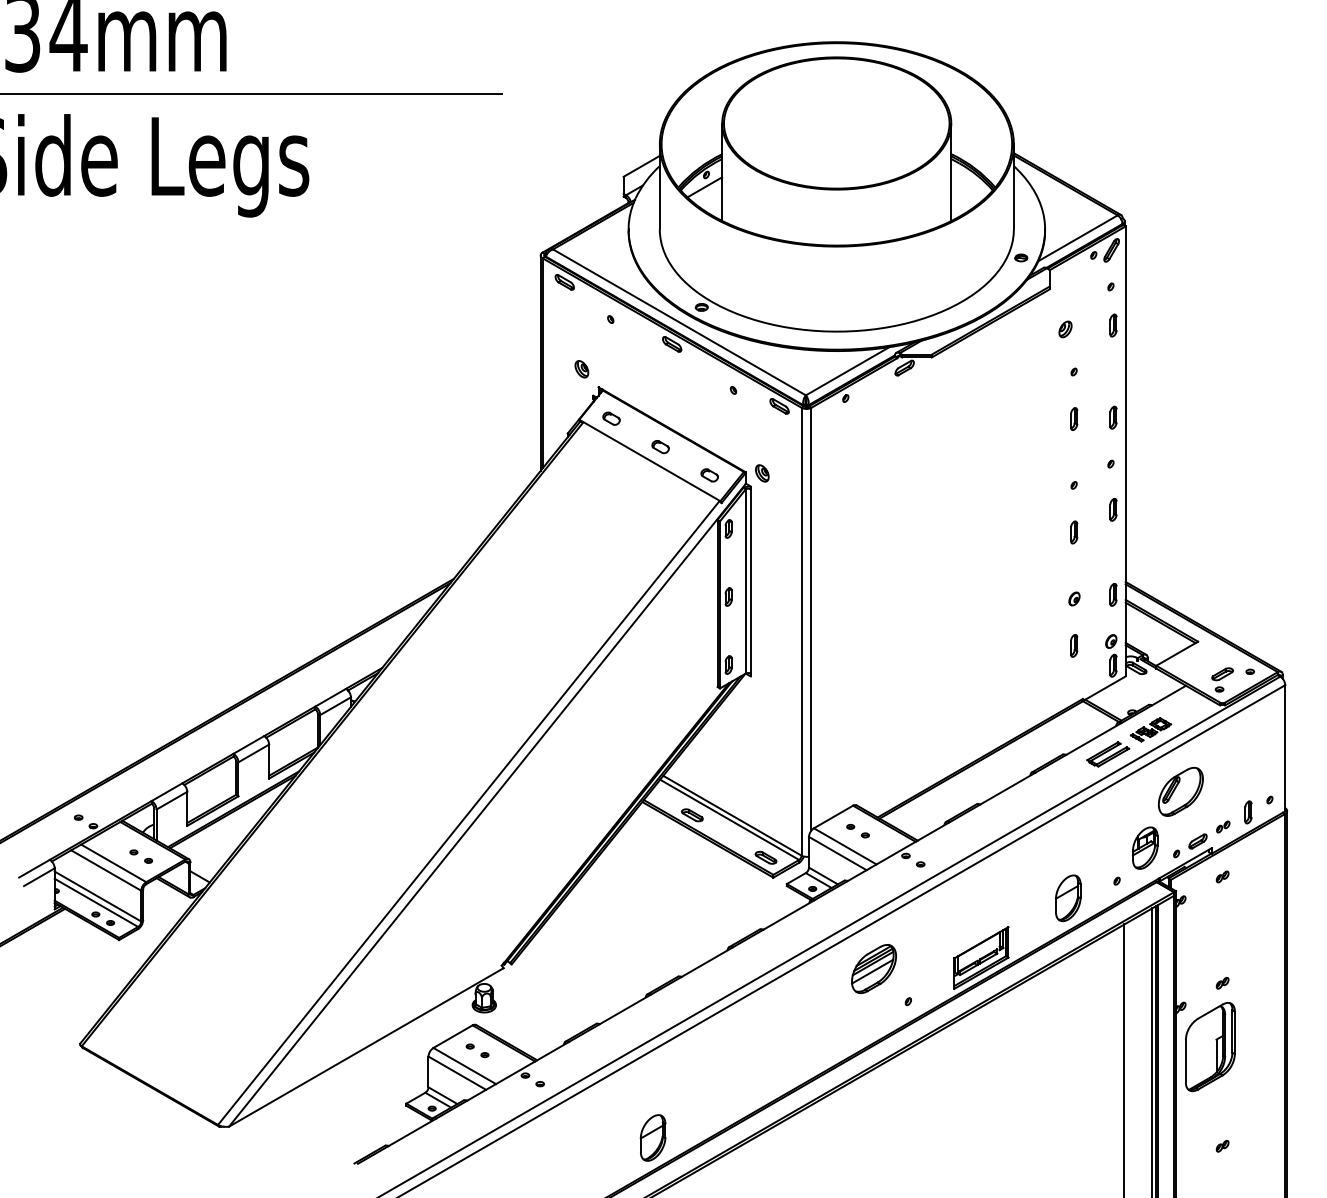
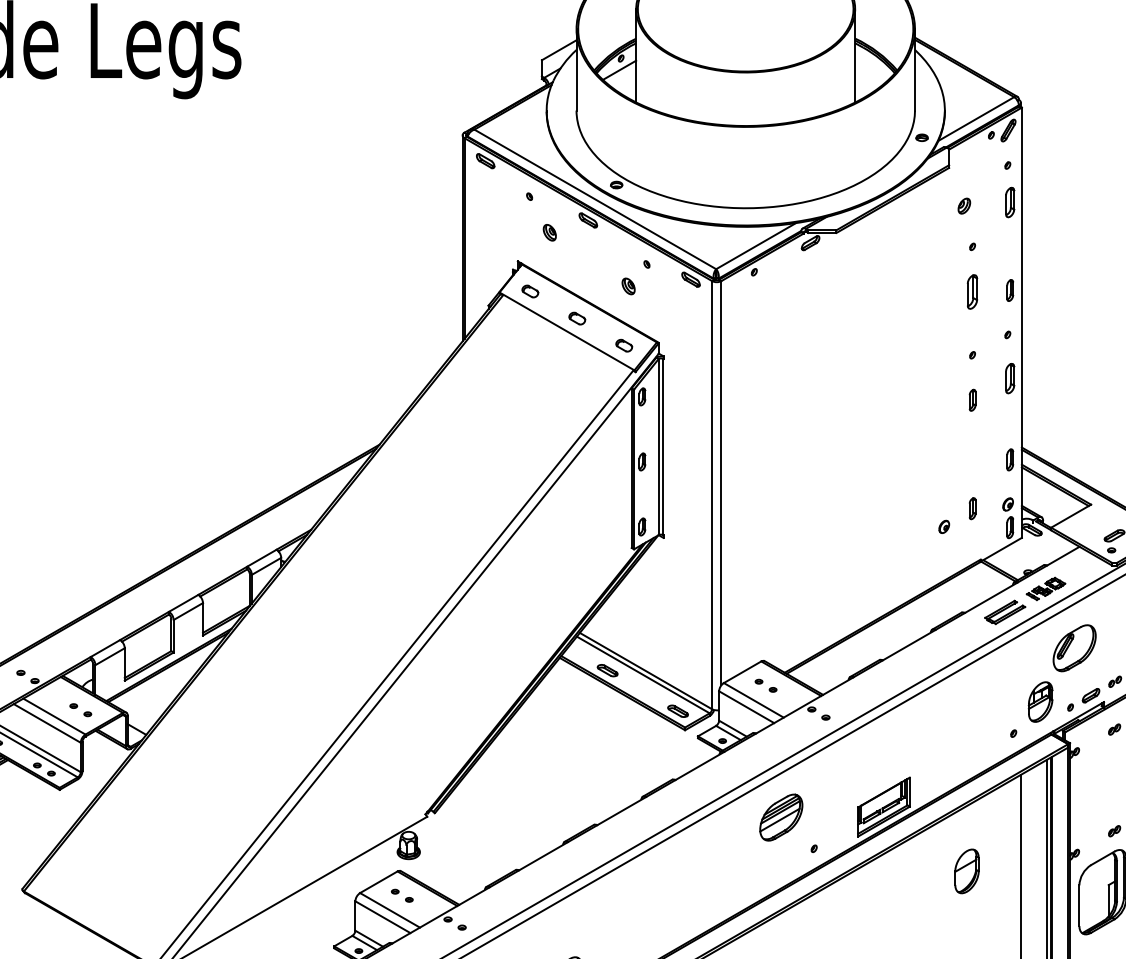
part: (1113, 325) -> (1010, 202), size x1.4
part: (581, 369) -> (549, 232), moved
part: (1074, 418) -> (972, 291), size x1.6
part: (762, 473) -> (628, 286), moved
part: (1113, 509) -> (1010, 378), size x1.4
part: (1074, 598) -> (944, 526), moved
part: (1068, 898) -> (967, 871), moved

